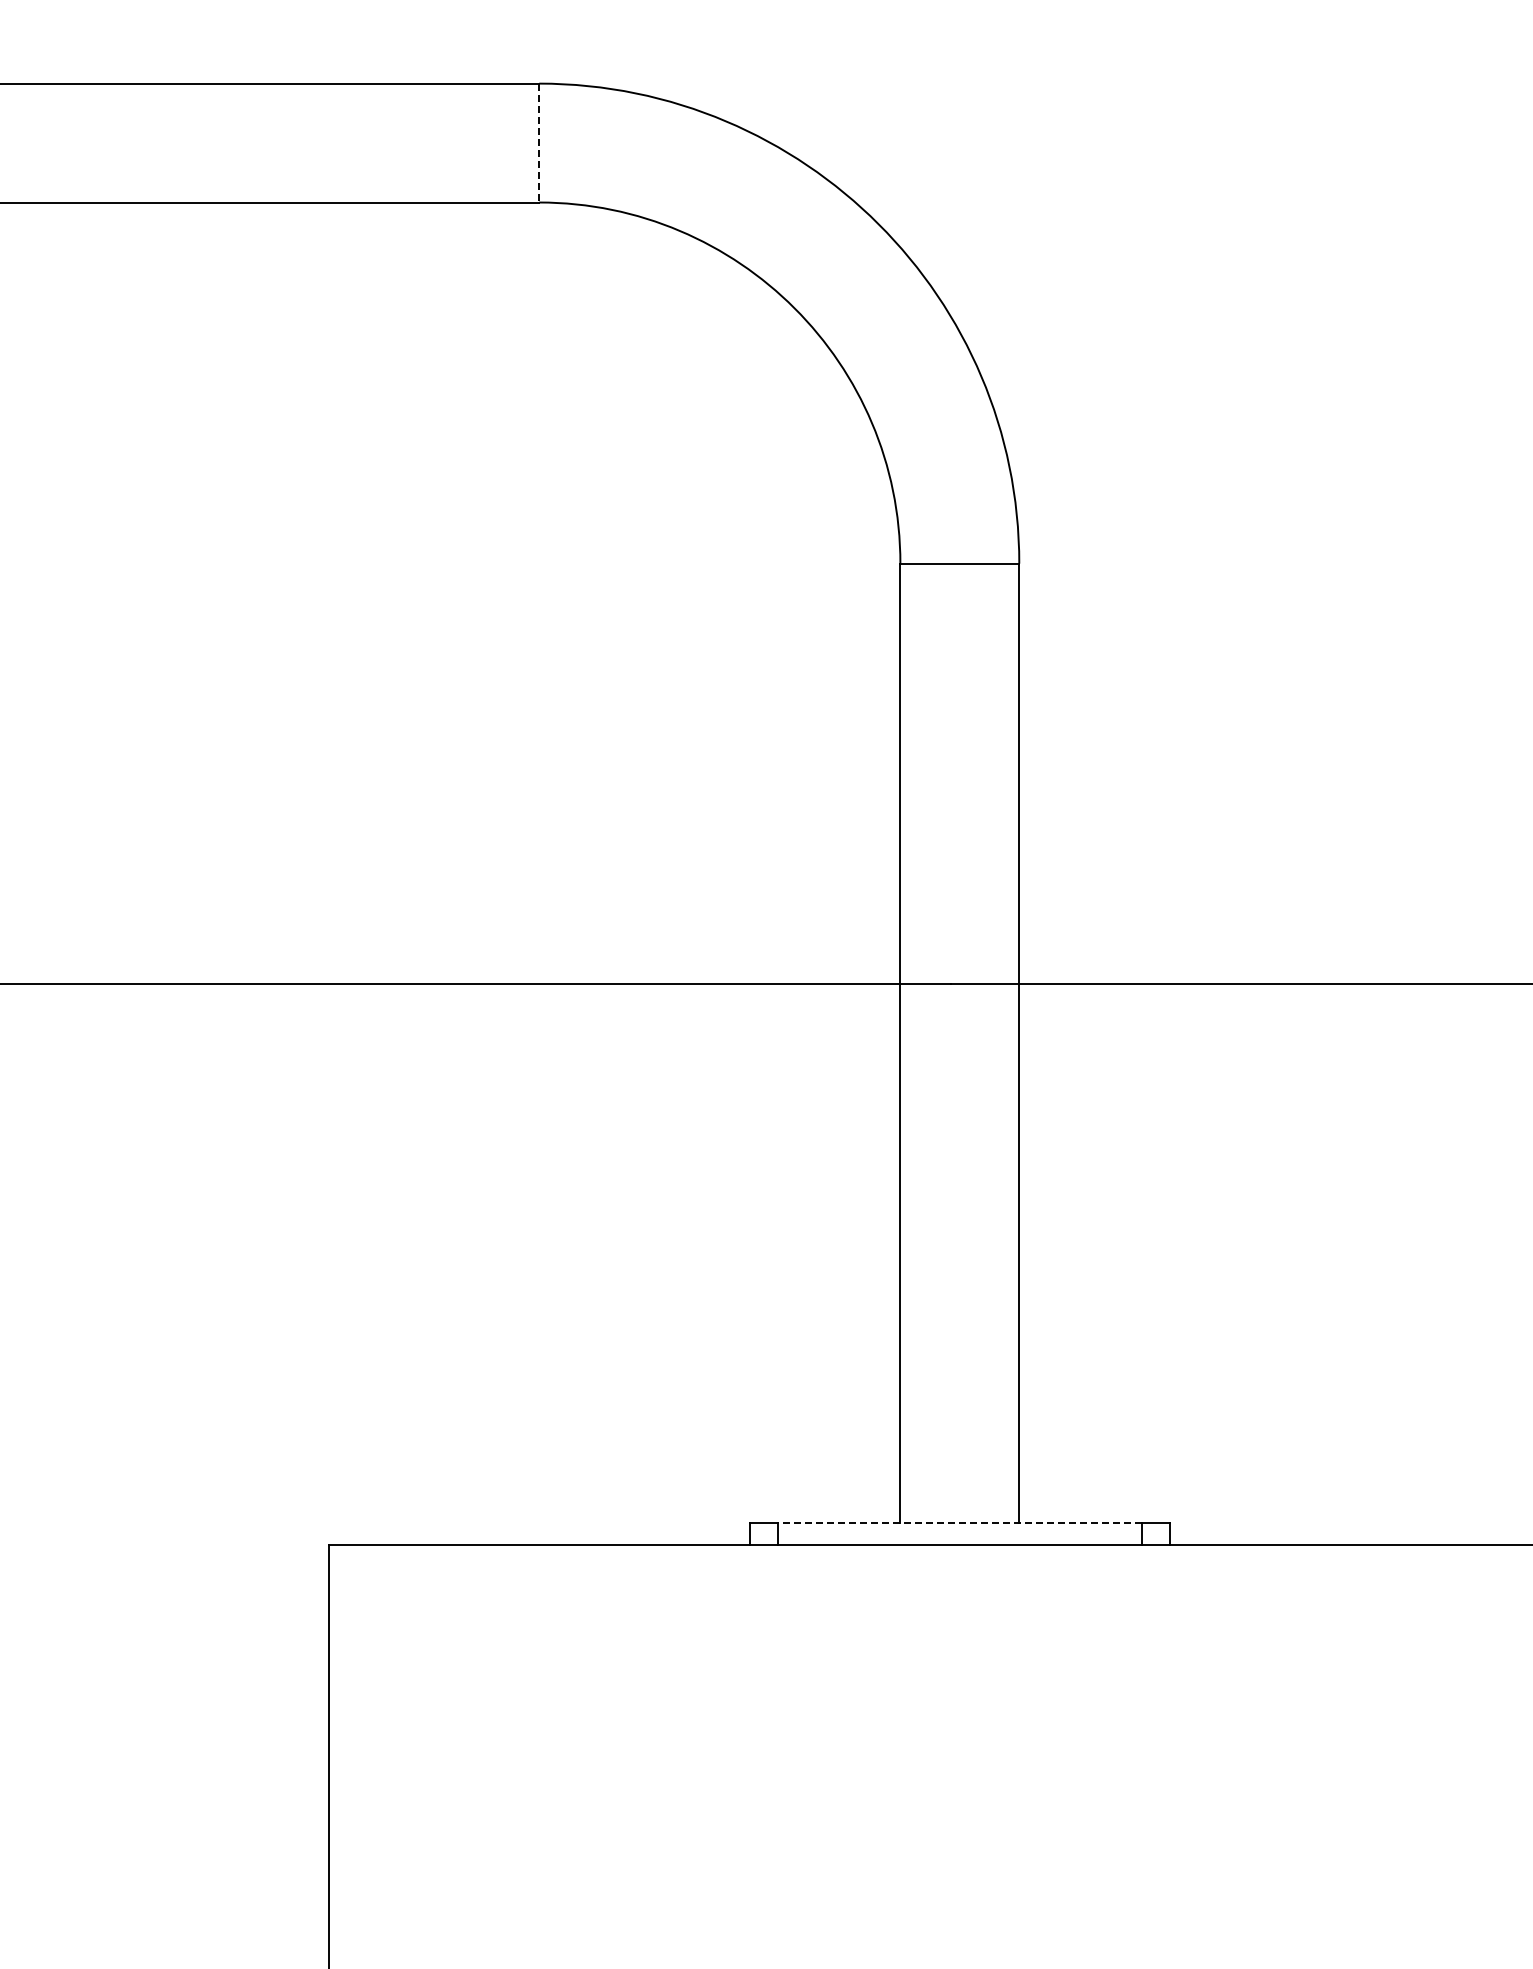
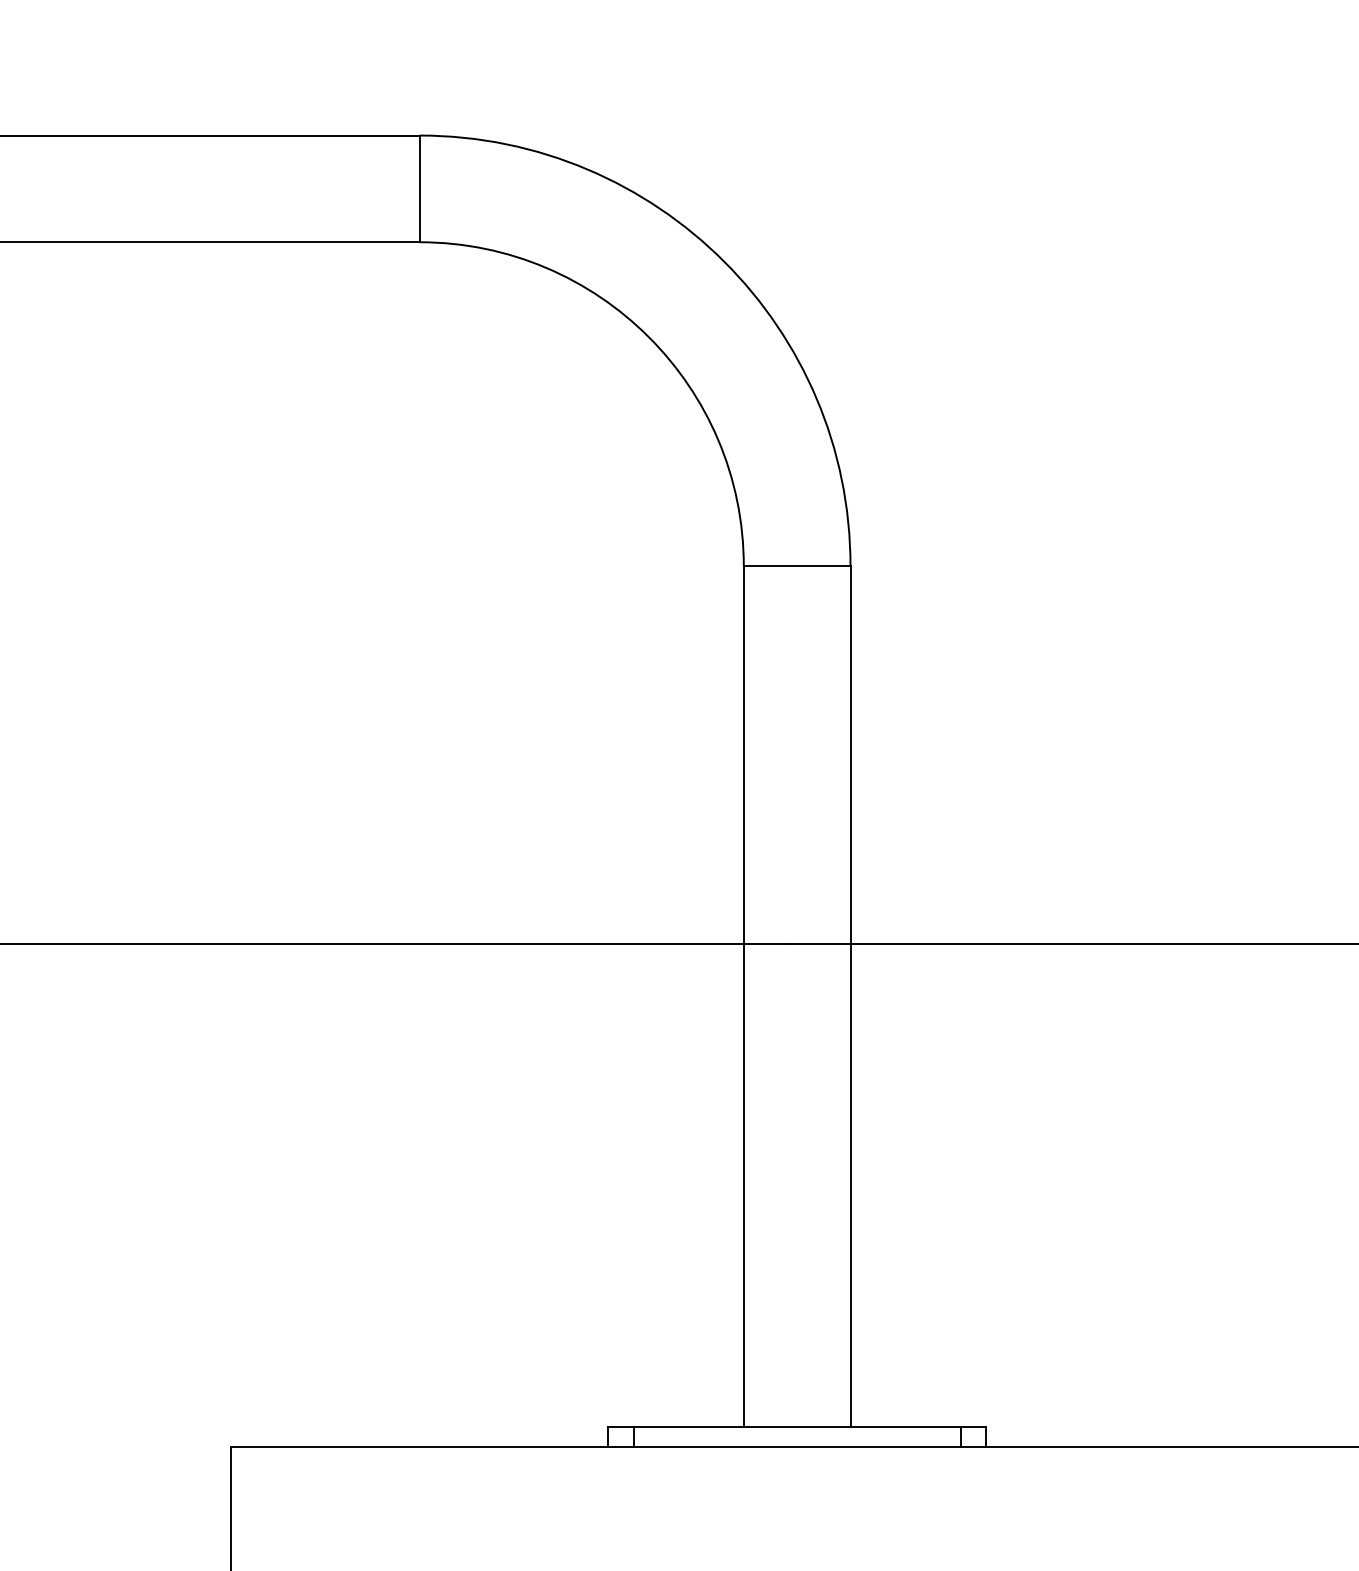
line: (539, 143) -> (419, 189), dashed -> solid
line: (959, 1522) -> (796, 1426), dashed -> solid

